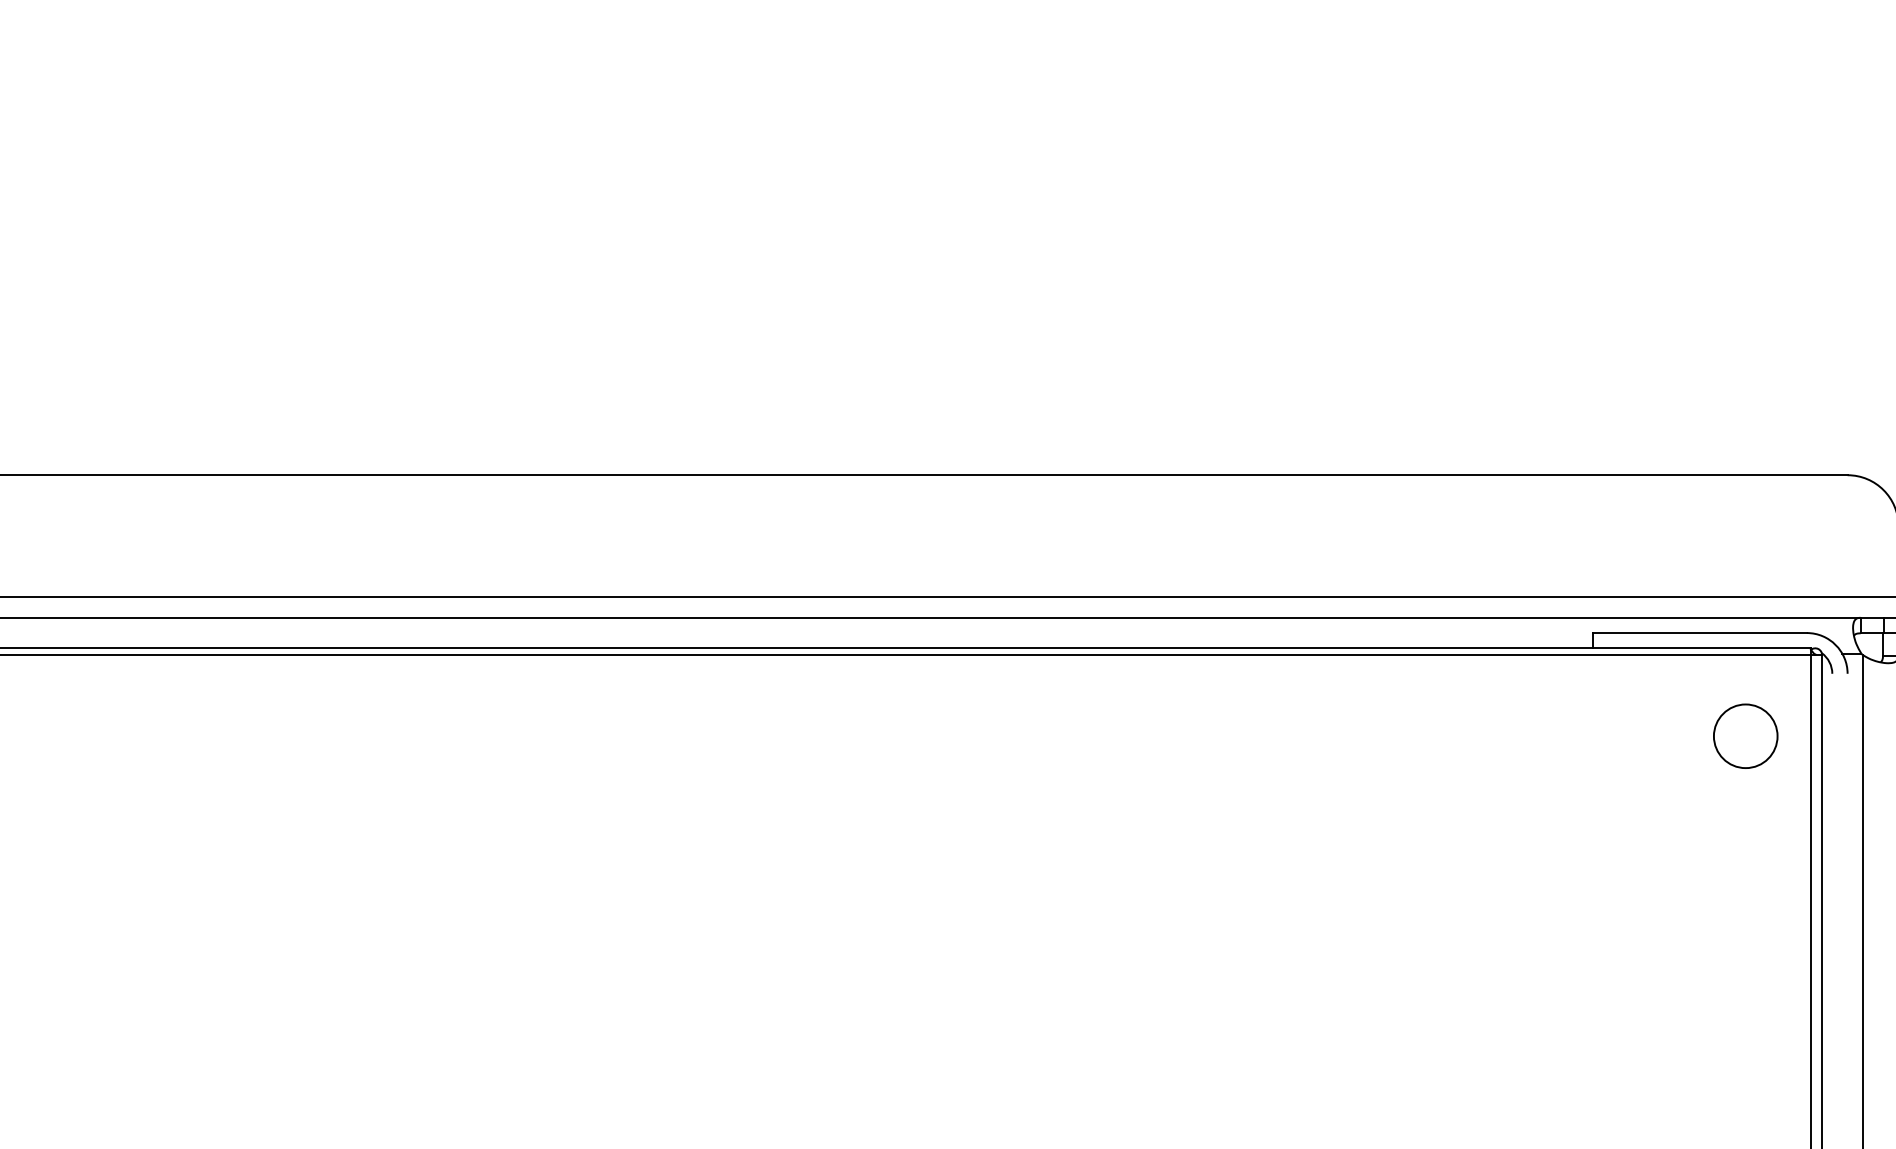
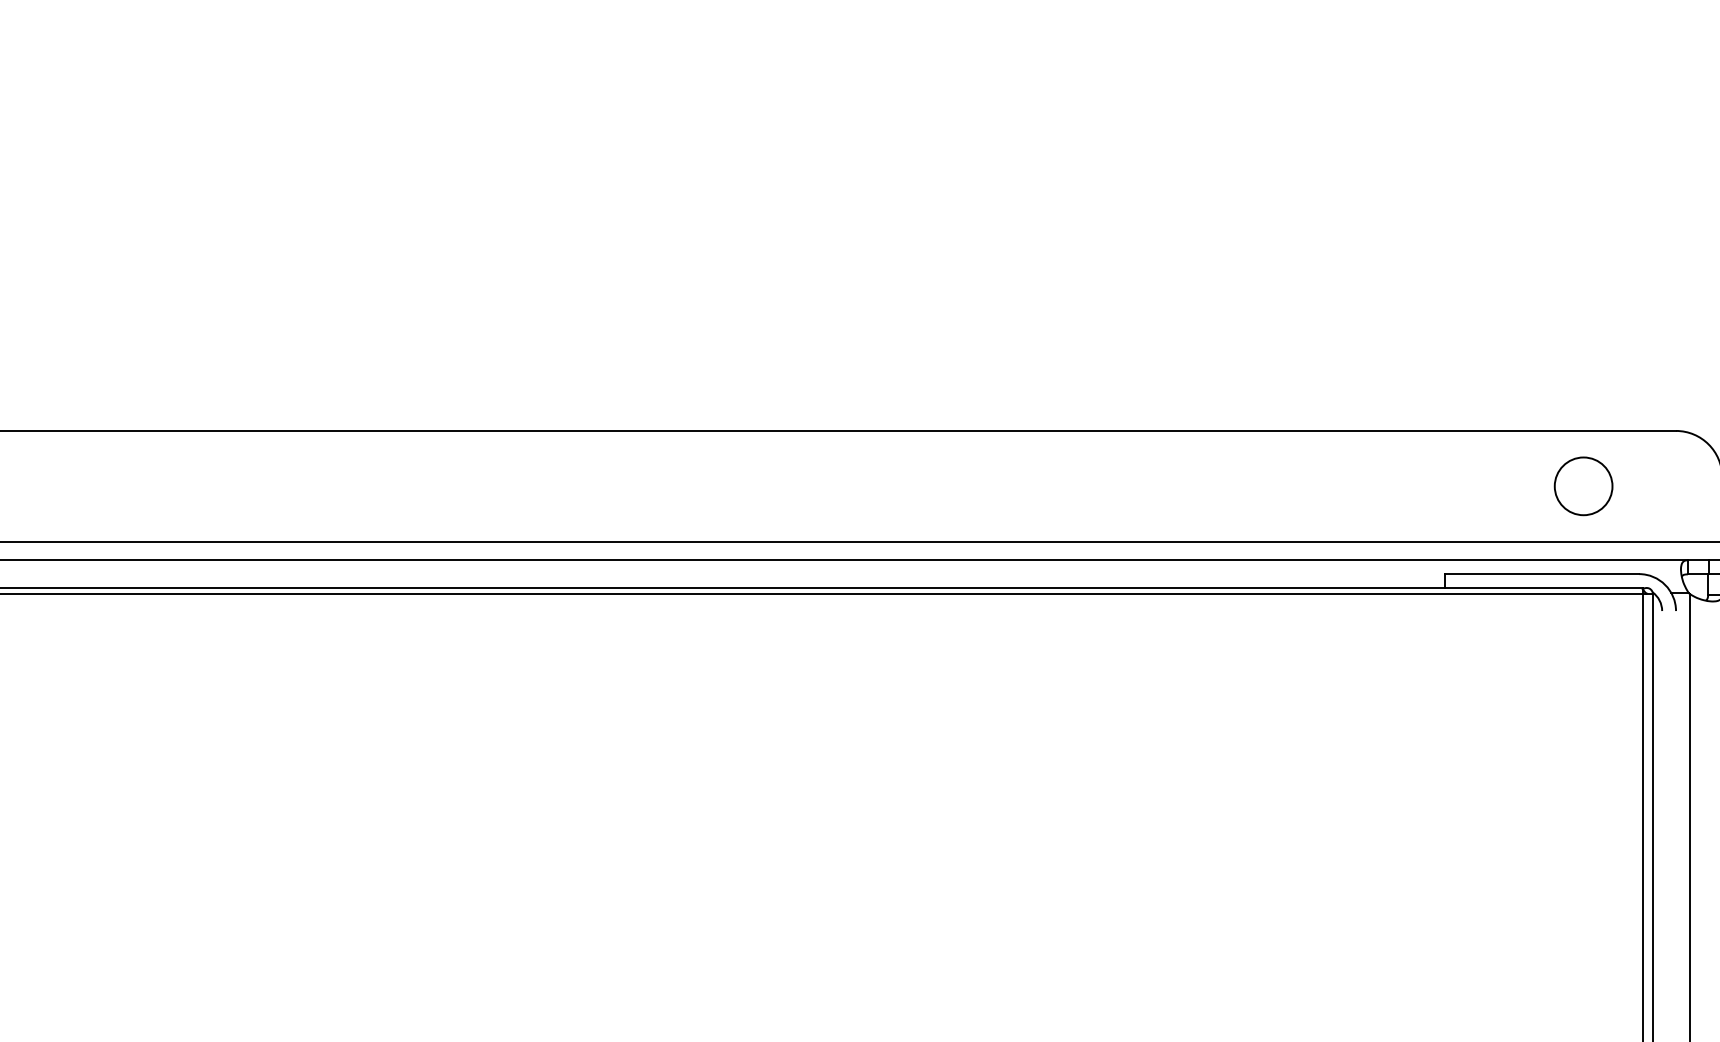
circle: (1745, 735) -> (1583, 485), moved

